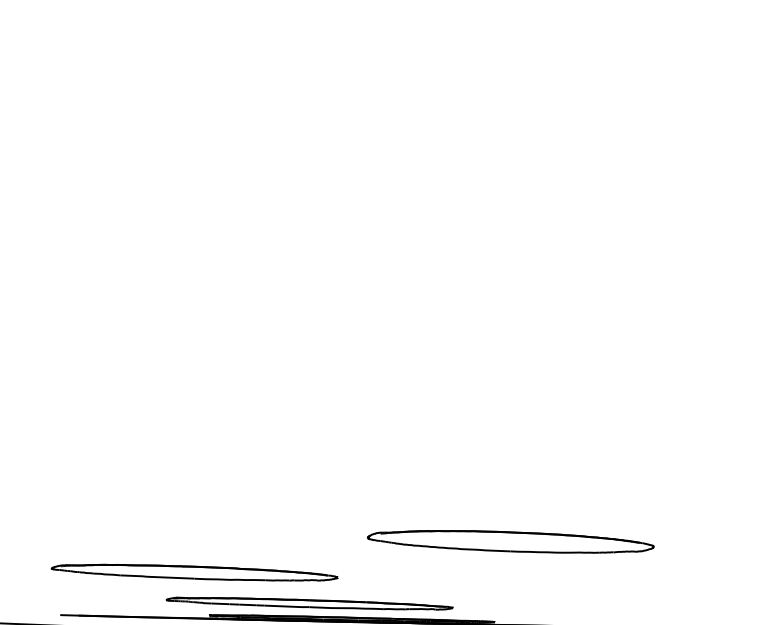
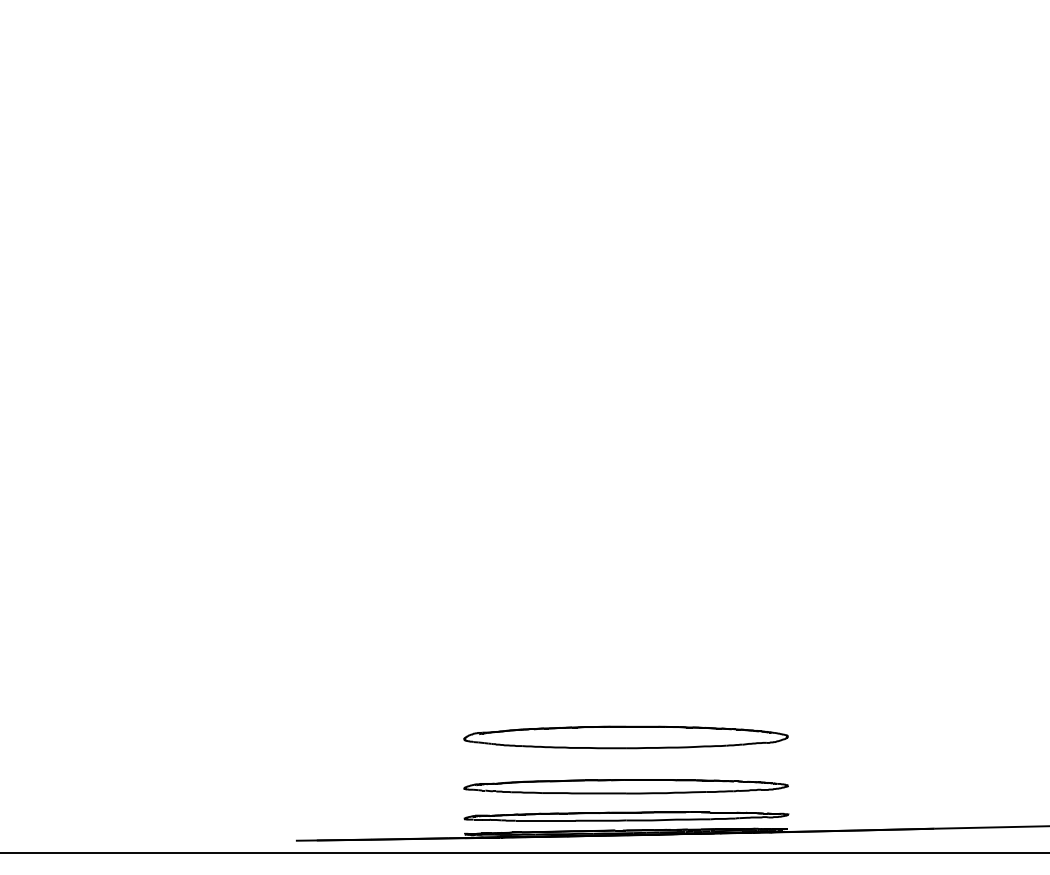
part: (510, 541) -> (625, 737), moved
part: (194, 572) -> (625, 786), moved
part: (309, 603) -> (626, 816), moved

